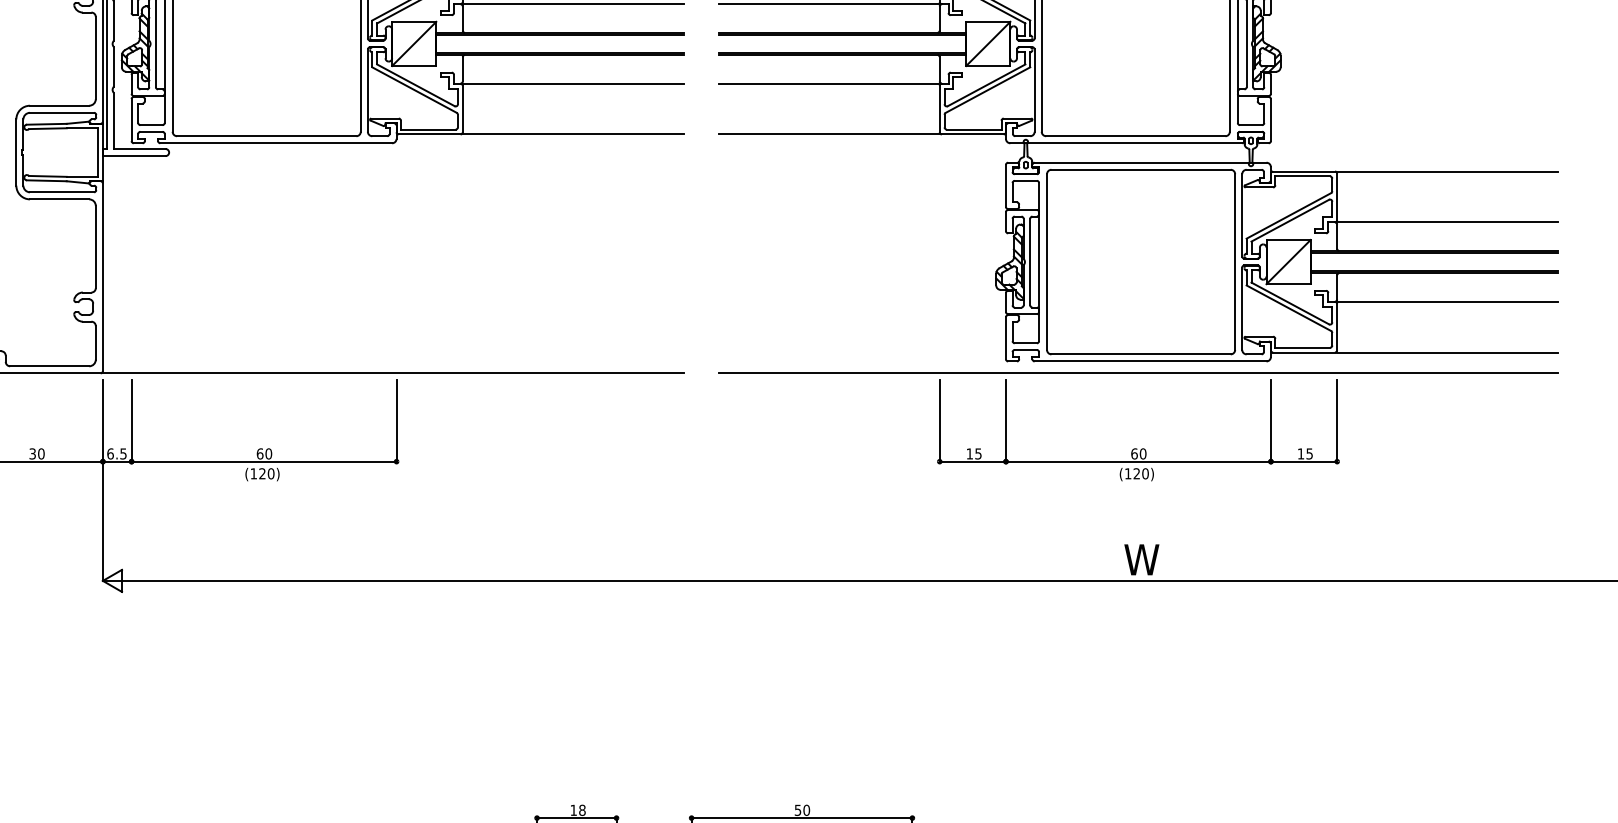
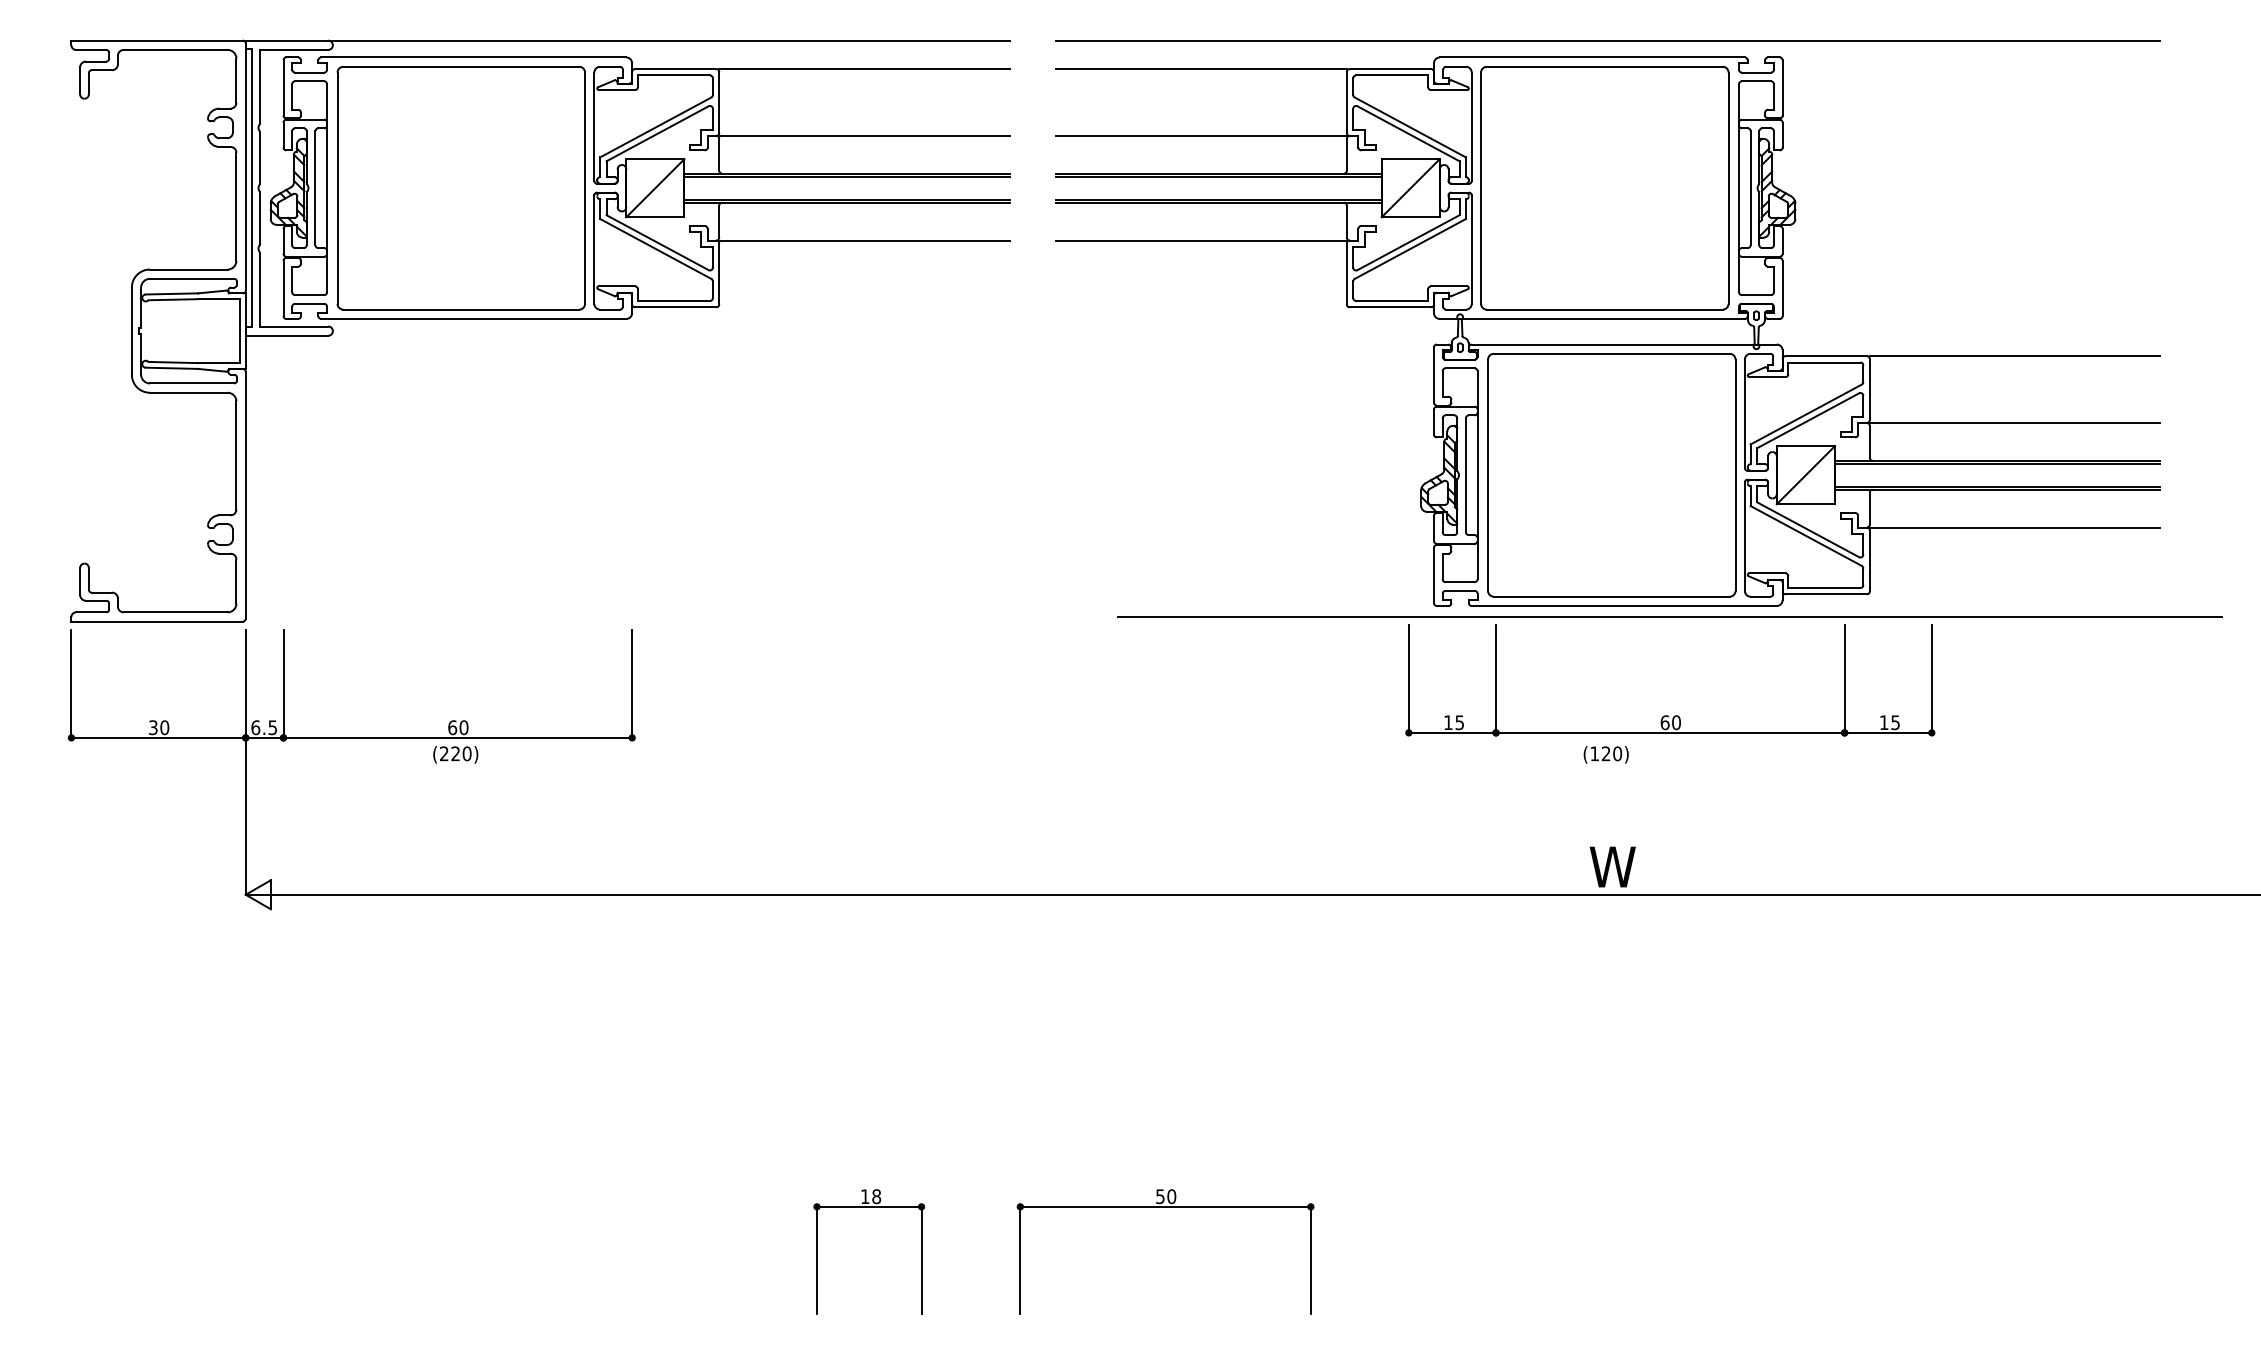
line: (573, 134) -> (864, 307), removed
line: (829, 134) -> (1201, 307), removed
line: (1447, 352) -> (2014, 594), removed
line: (393, 373) -> (627, 621), removed
part: (1137, 448) -> (1668, 715), moved
text: (253, 473) -> (444, 753), (120) -> (220)

